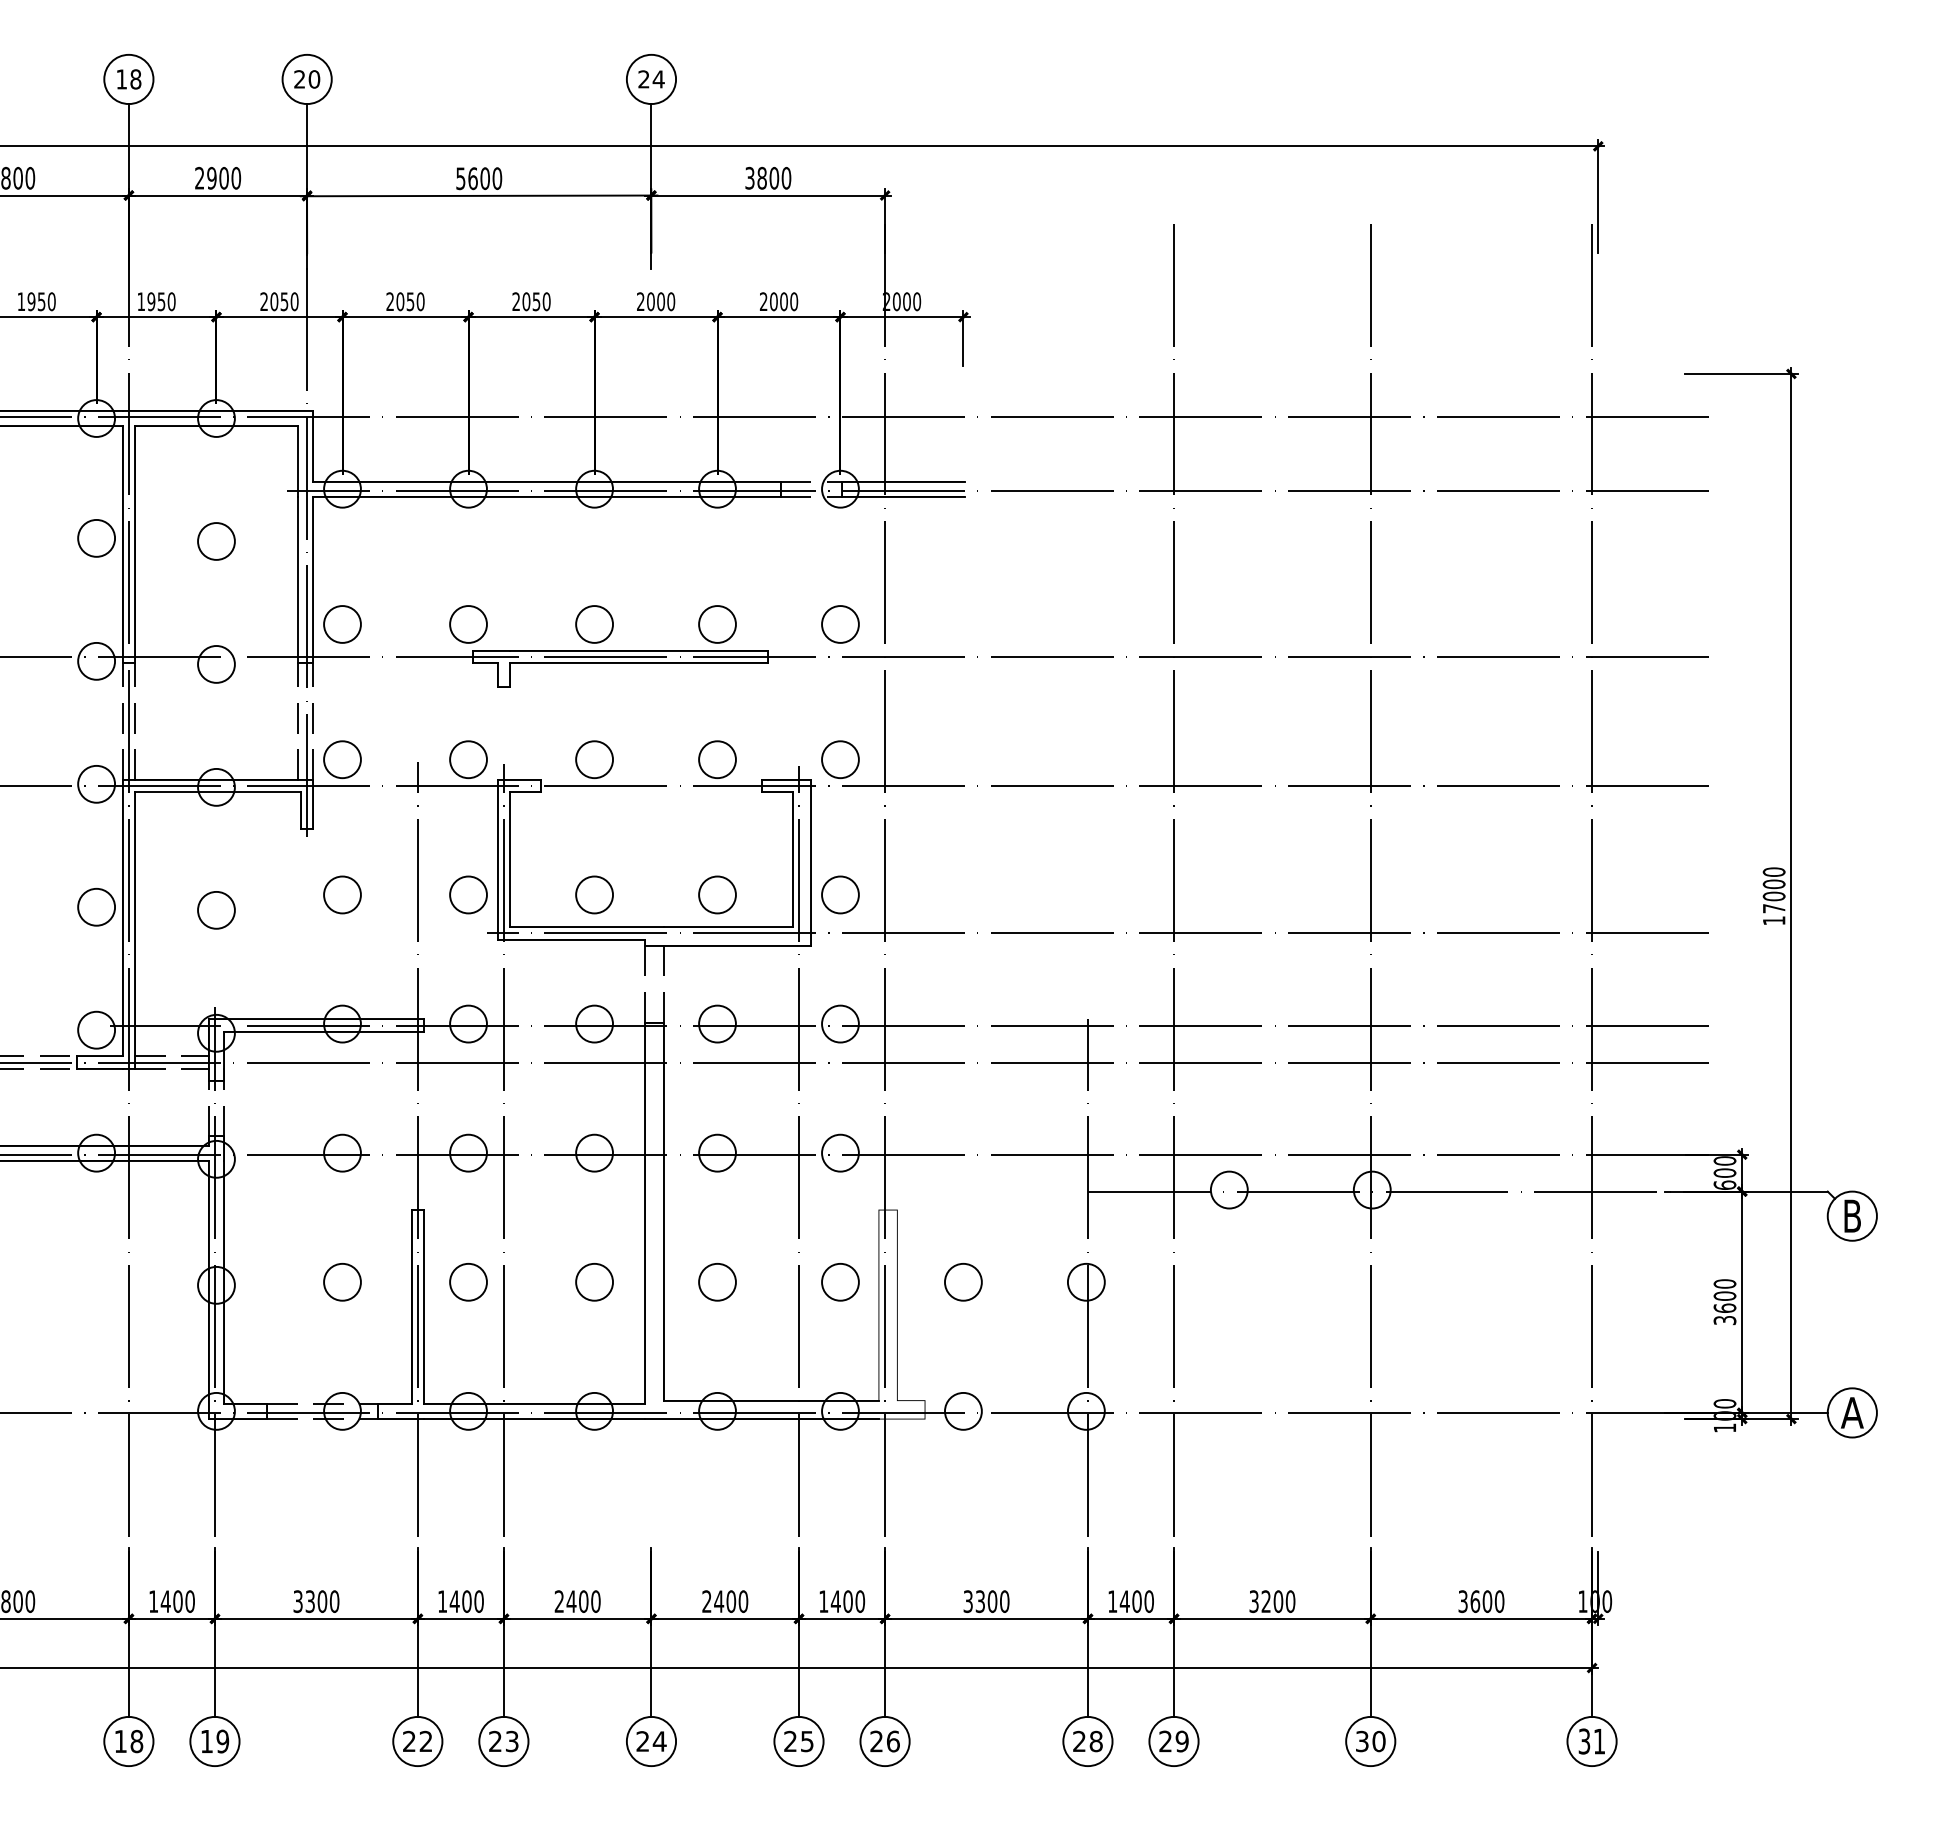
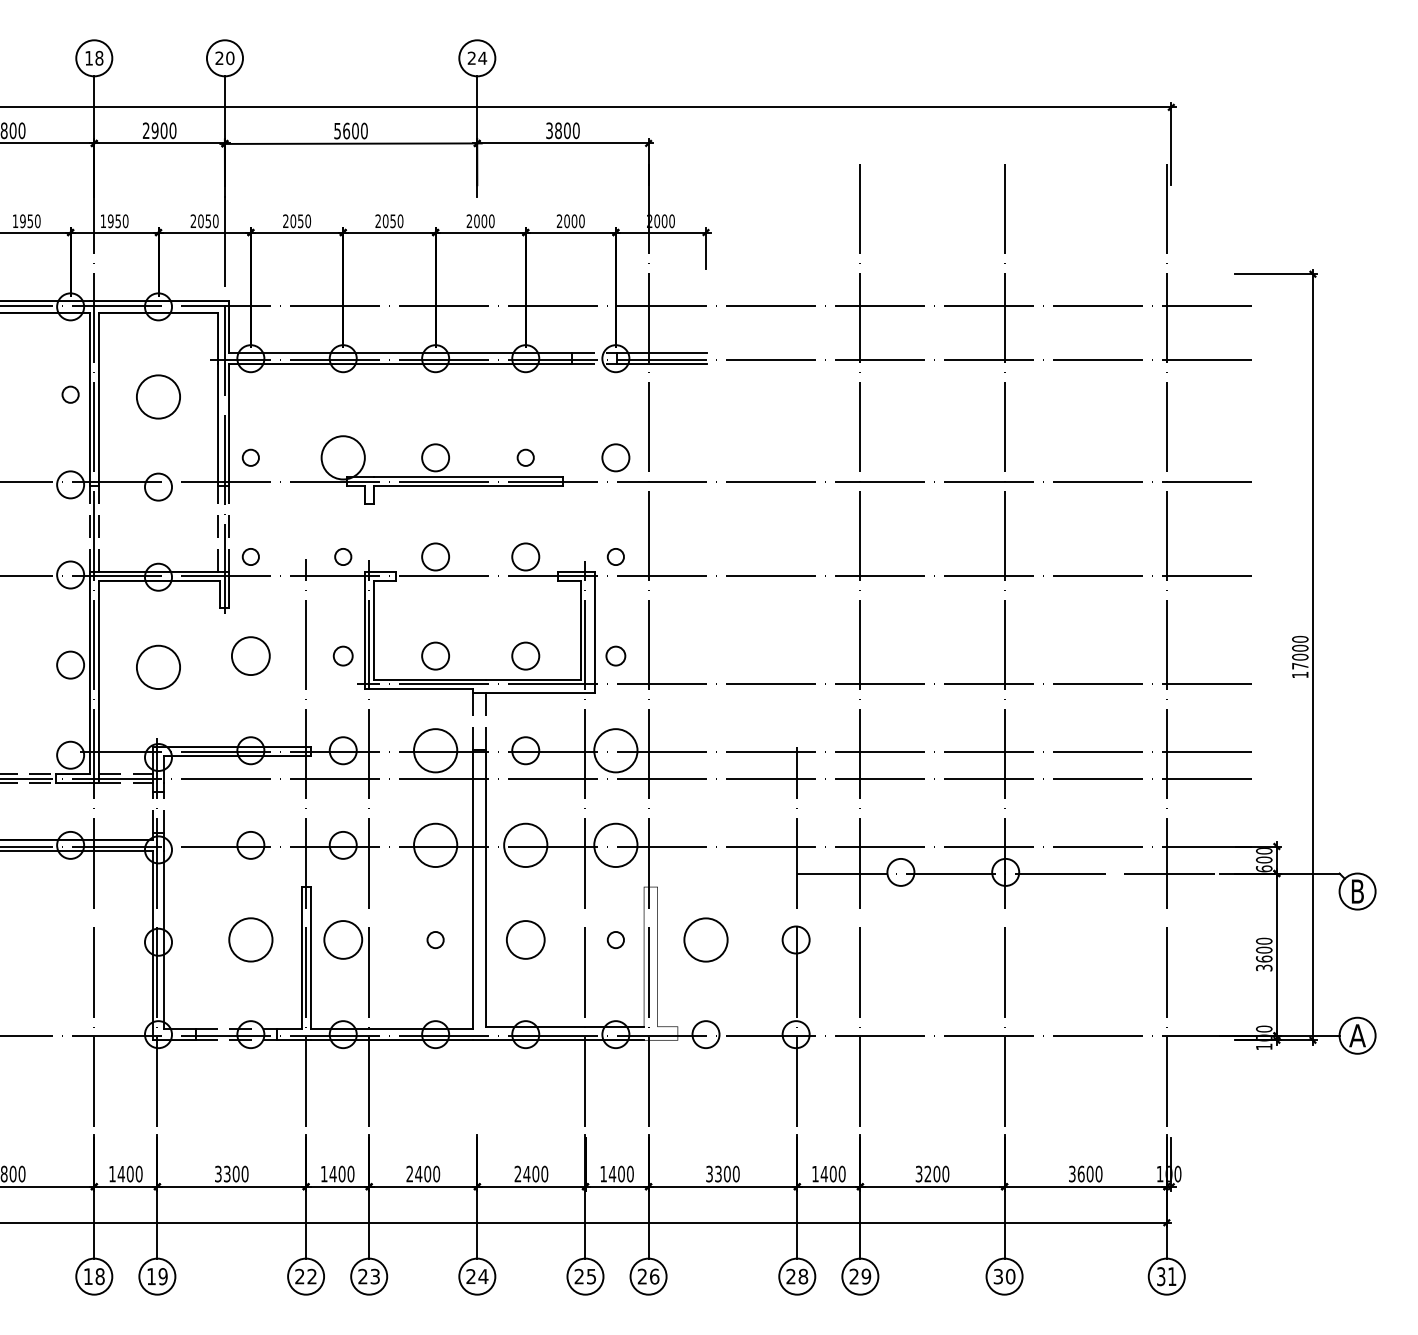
circle: (96, 537) -> (70, 394), size x0.6
circle: (216, 541) -> (158, 397), size x1.6
circle: (342, 624) -> (250, 457), size x0.6
circle: (468, 624) -> (343, 457), size x1.6
circle: (717, 624) -> (525, 457), size x0.6
circle: (342, 759) -> (250, 556), size x0.6
circle: (468, 759) -> (343, 556), size x0.6
circle: (840, 759) -> (615, 556), size x0.6
circle: (342, 894) -> (250, 655), size x1.4
circle: (468, 894) -> (343, 655), size x0.7
circle: (840, 894) -> (615, 655), size x0.7
circle: (216, 909) -> (158, 666), size x1.6
circle: (594, 1023) -> (435, 750), size x1.6
circle: (840, 1023) -> (615, 750), size x1.6
circle: (594, 1152) -> (435, 844), size x1.6
circle: (717, 1152) -> (525, 844), size x1.6
circle: (840, 1152) -> (615, 844), size x1.6
circle: (963, 1281) -> (706, 939), size x1.6
circle: (342, 1282) -> (250, 940), size x1.6
circle: (468, 1282) -> (343, 940), size x1.4
circle: (594, 1282) -> (435, 940), size x0.6
circle: (717, 1282) -> (525, 940), size x1.4
circle: (840, 1282) -> (615, 940), size x0.6

